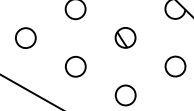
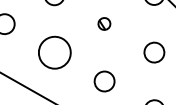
part: (125, 37) -> (104, 23), size x0.6
part: (75, 66) -> (54, 52), size x1.6

